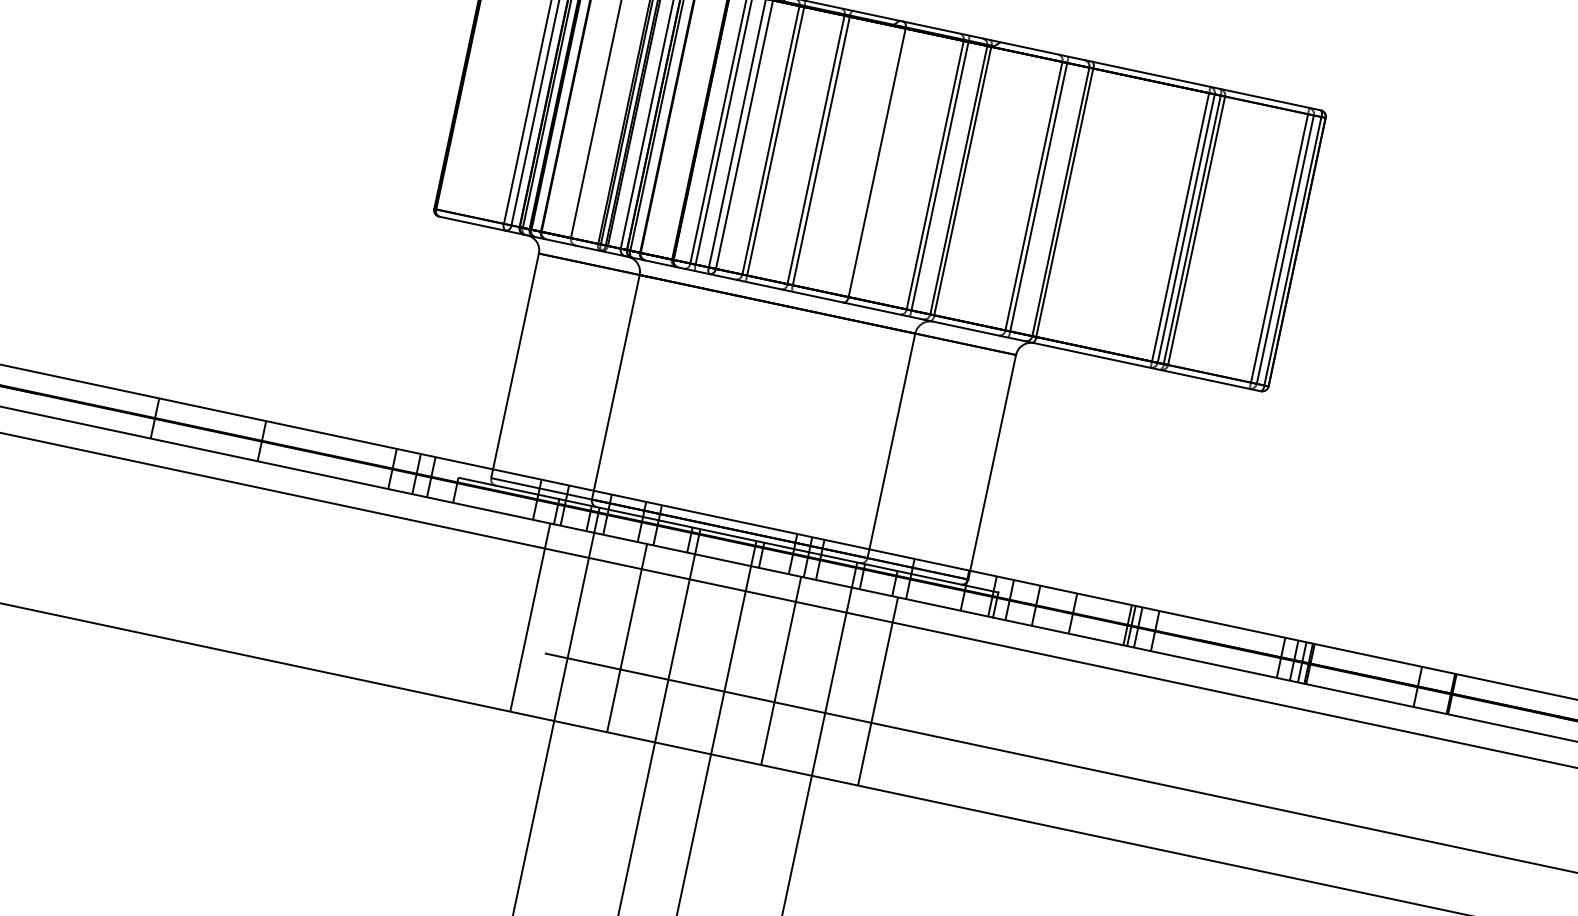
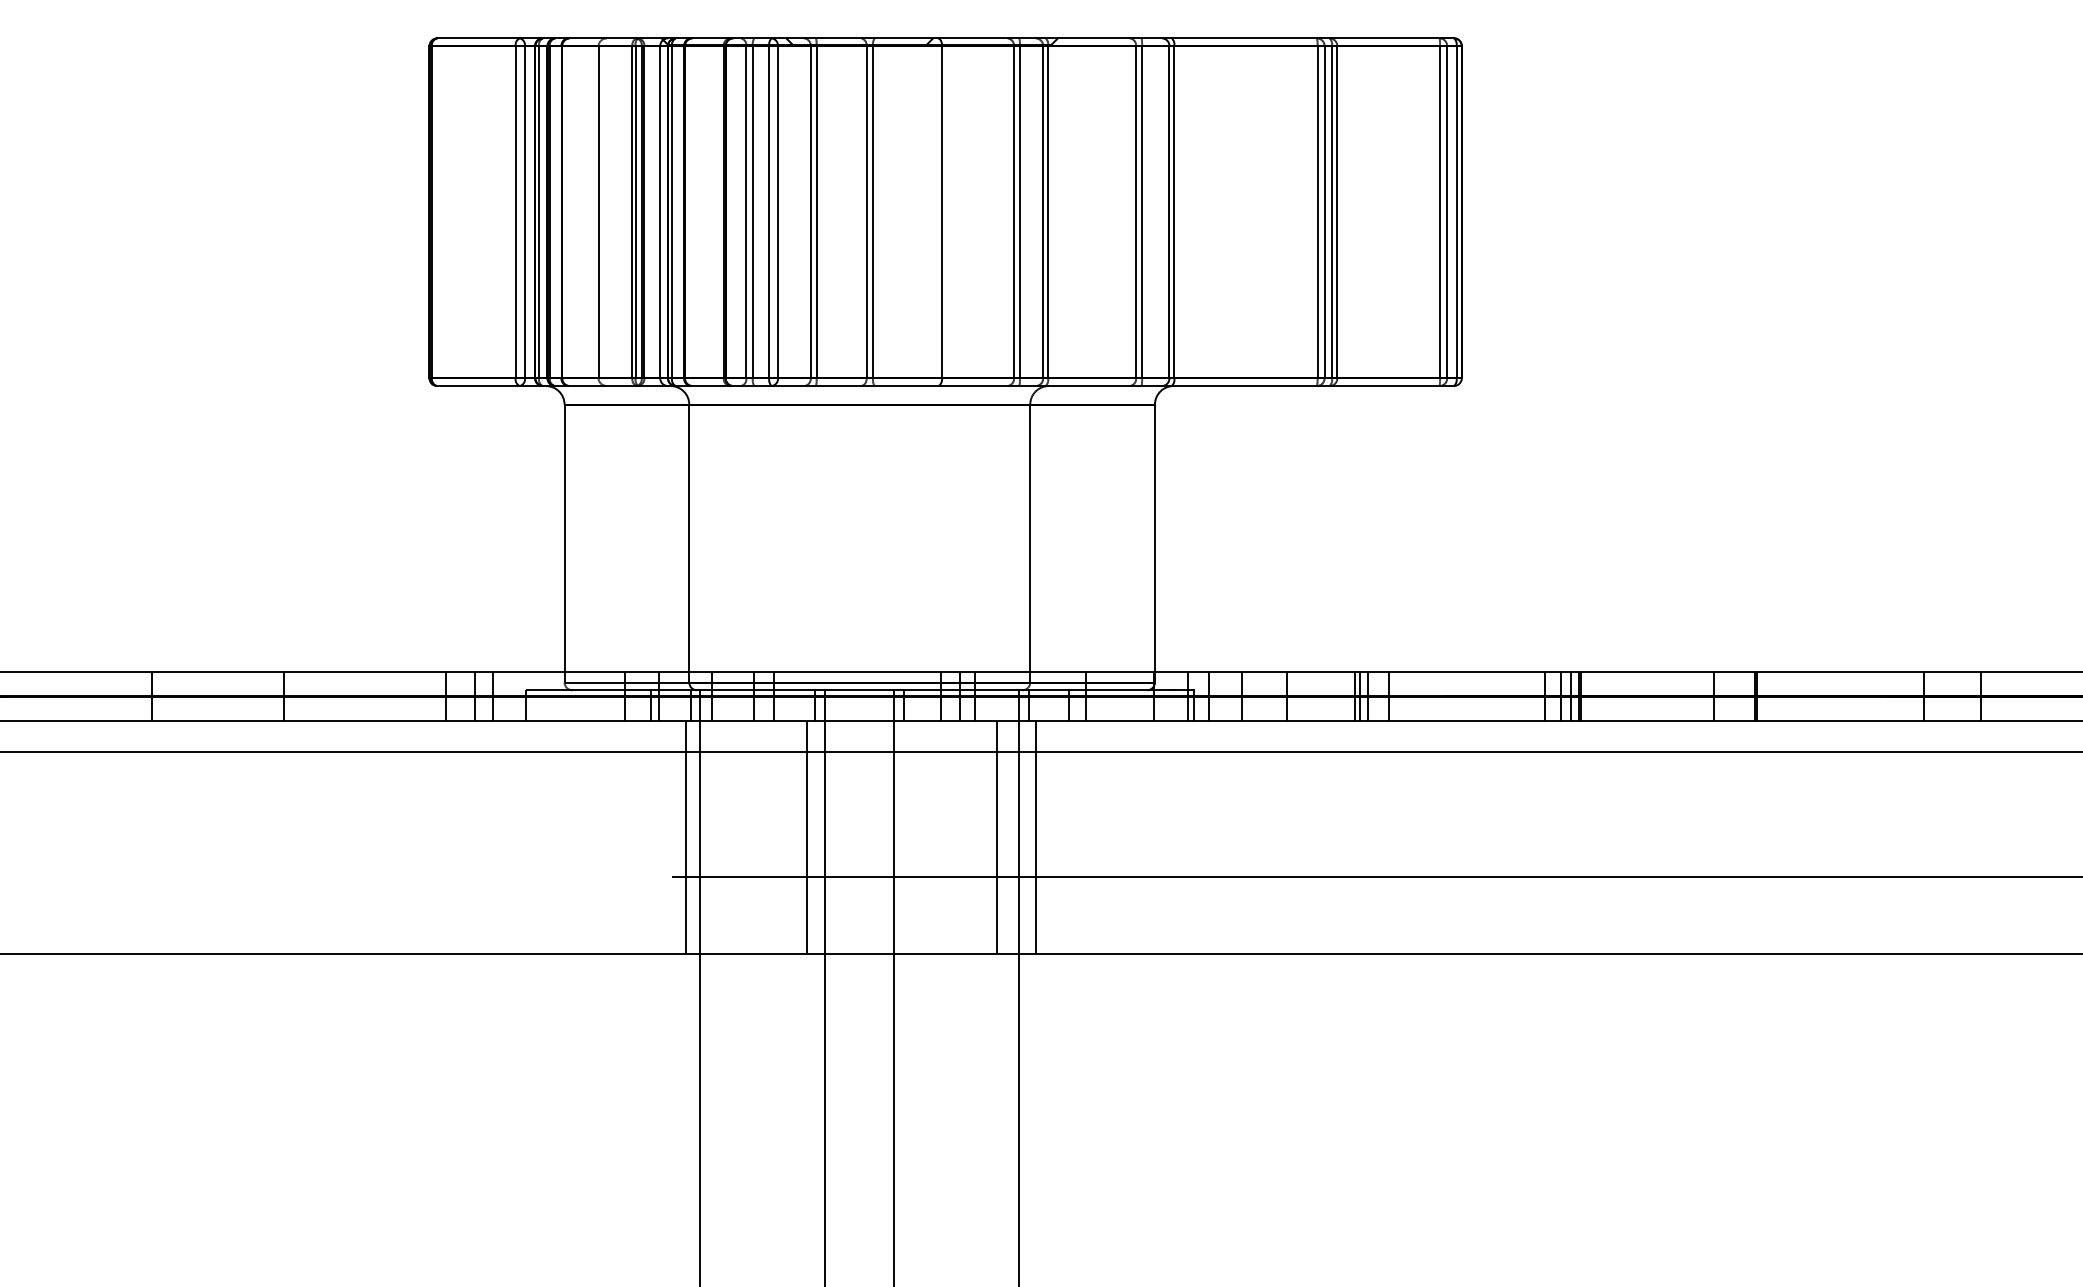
line: (529, 617) -> (685, 837), moved
line: (626, 637) -> (806, 837), moved
line: (781, 670) -> (997, 837), moved
line: (878, 691) -> (1036, 837), moved

